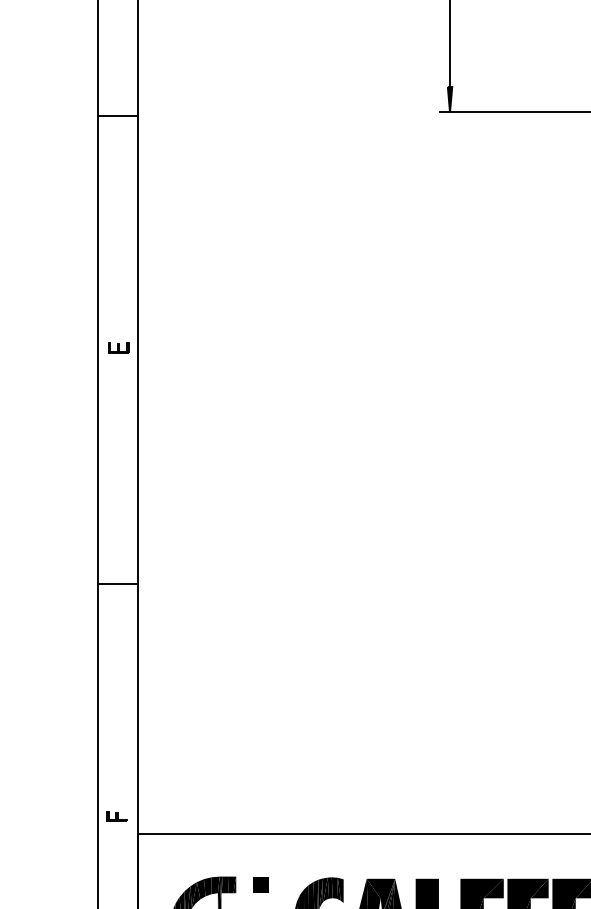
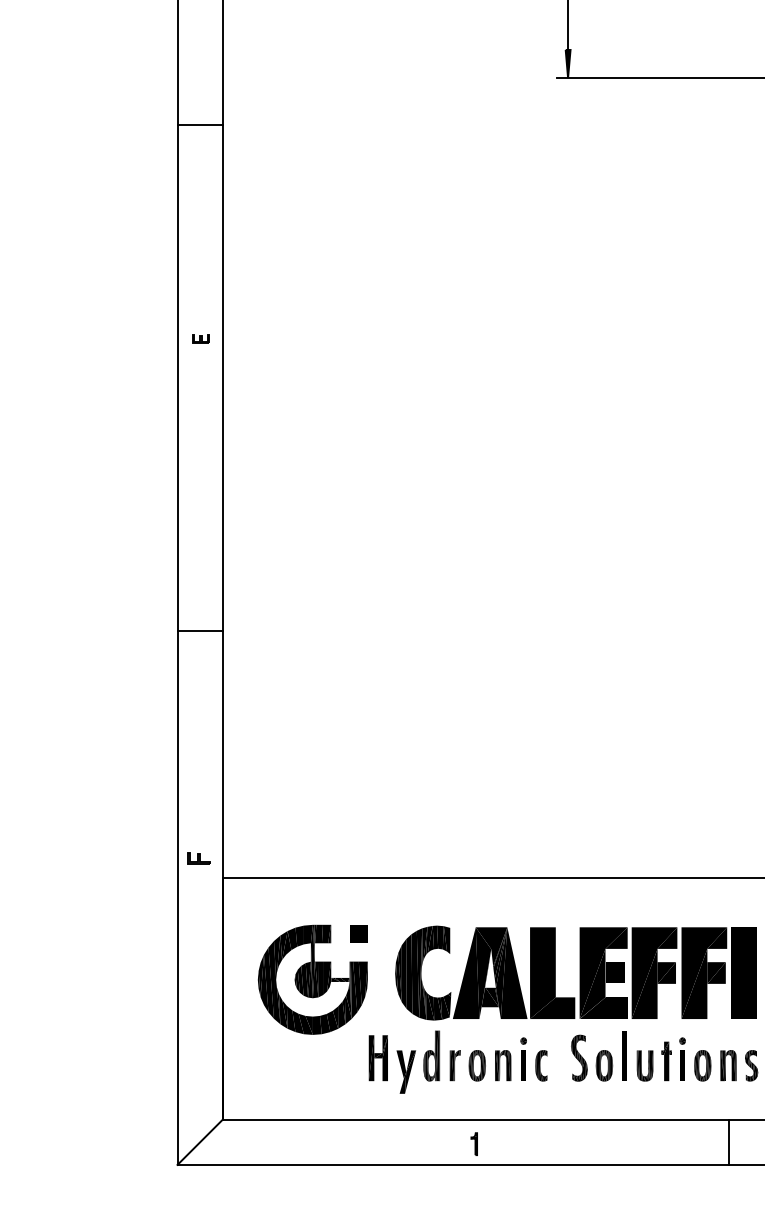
line: (117, 115) -> (199, 124), moved
part: (118, 347) -> (200, 338), size x0.7
line: (117, 583) -> (199, 630), moved

